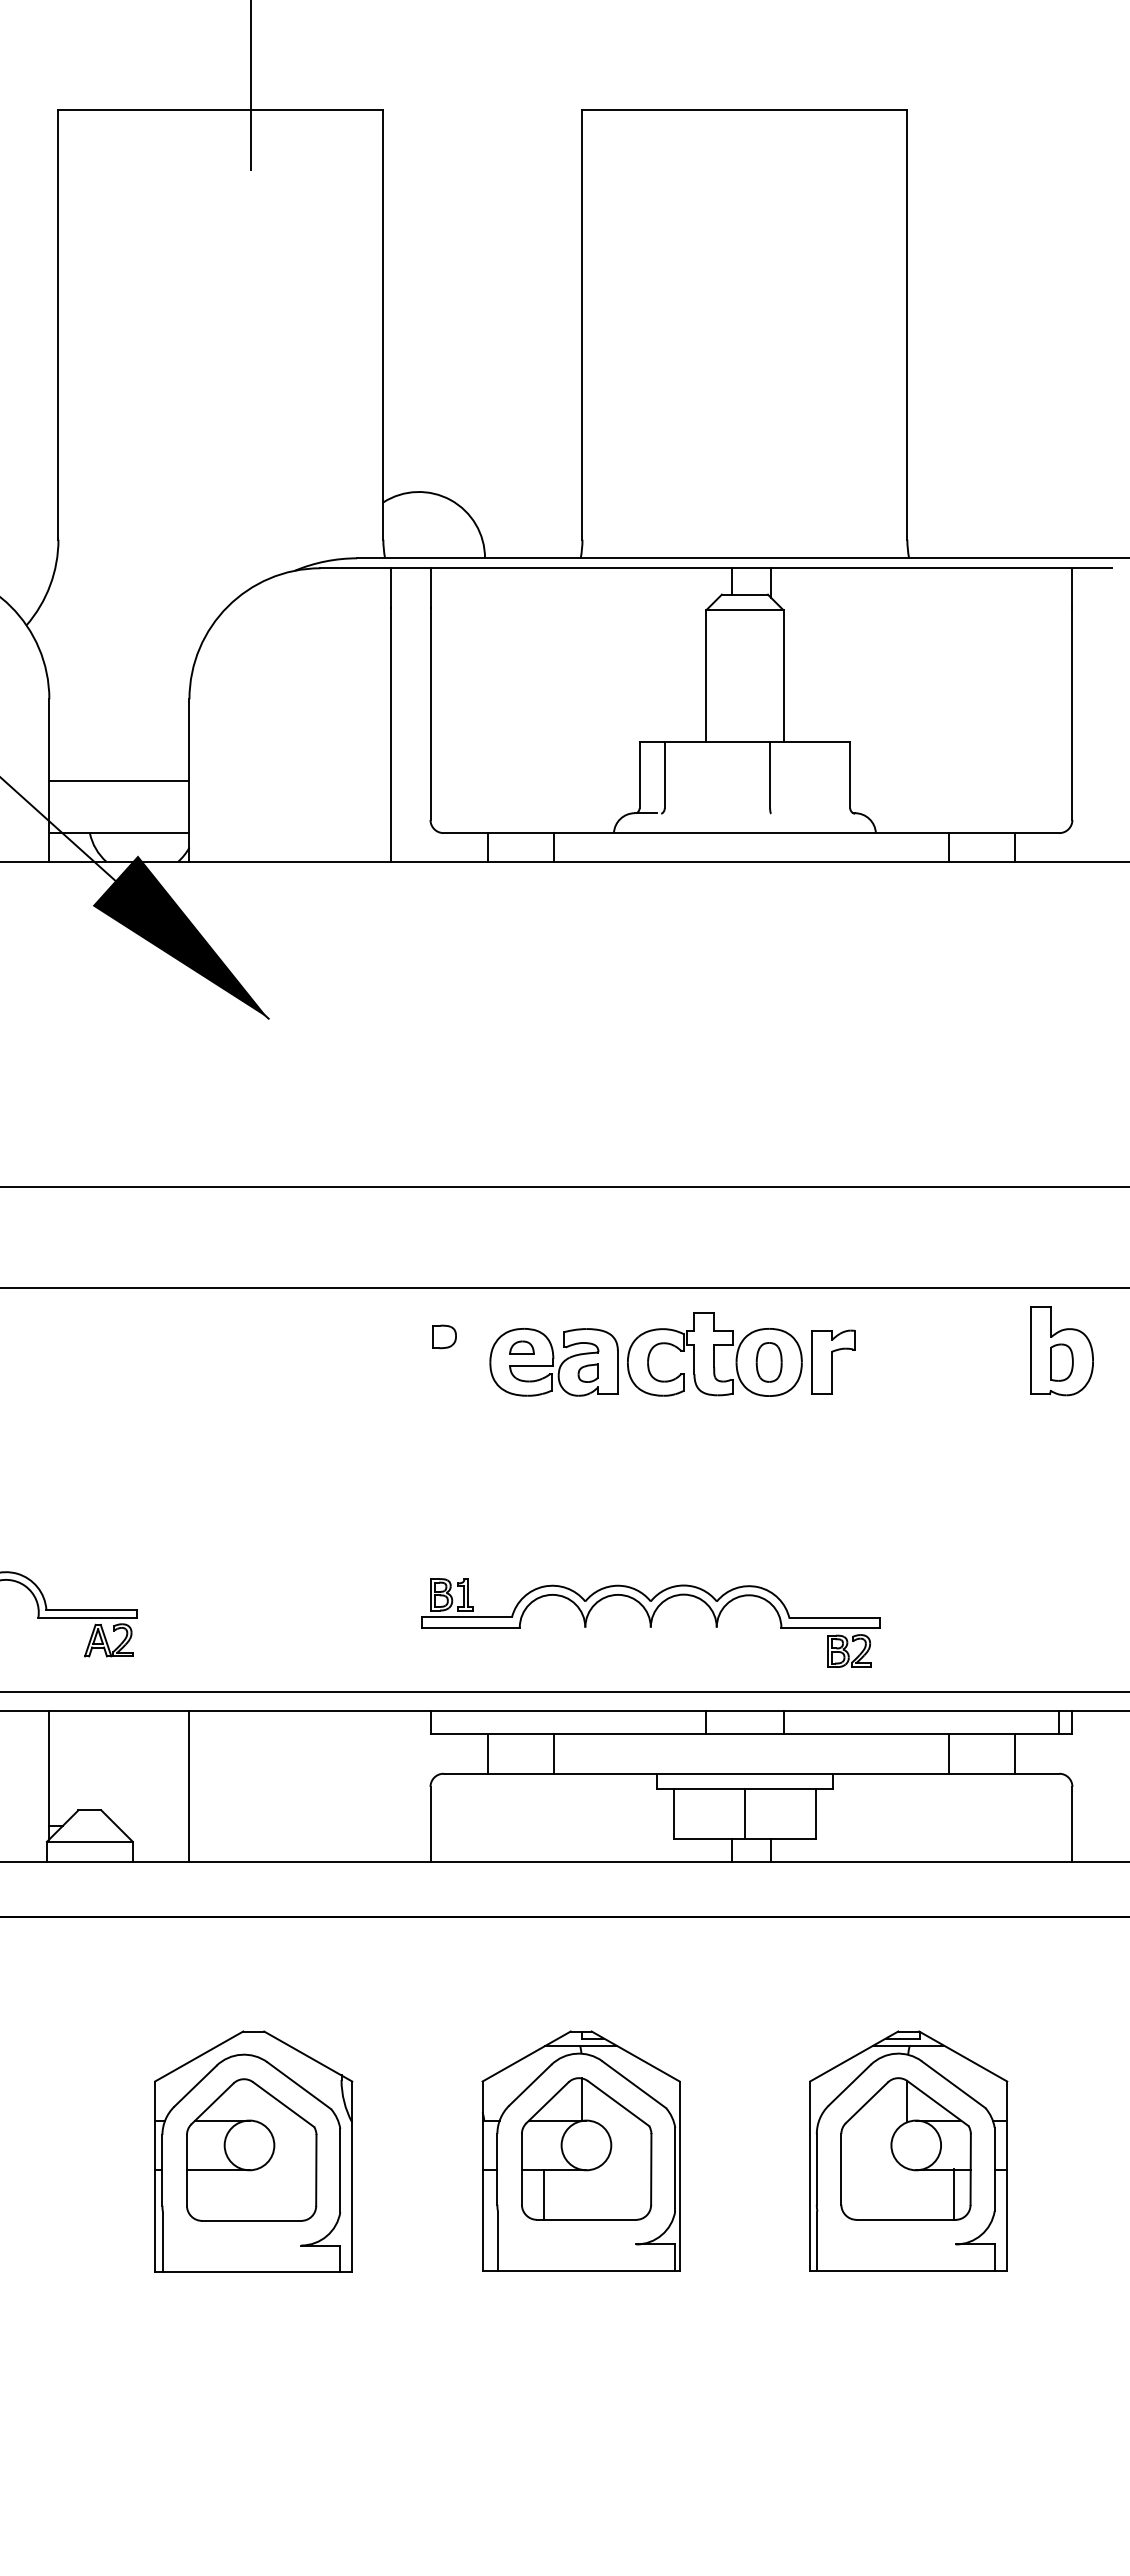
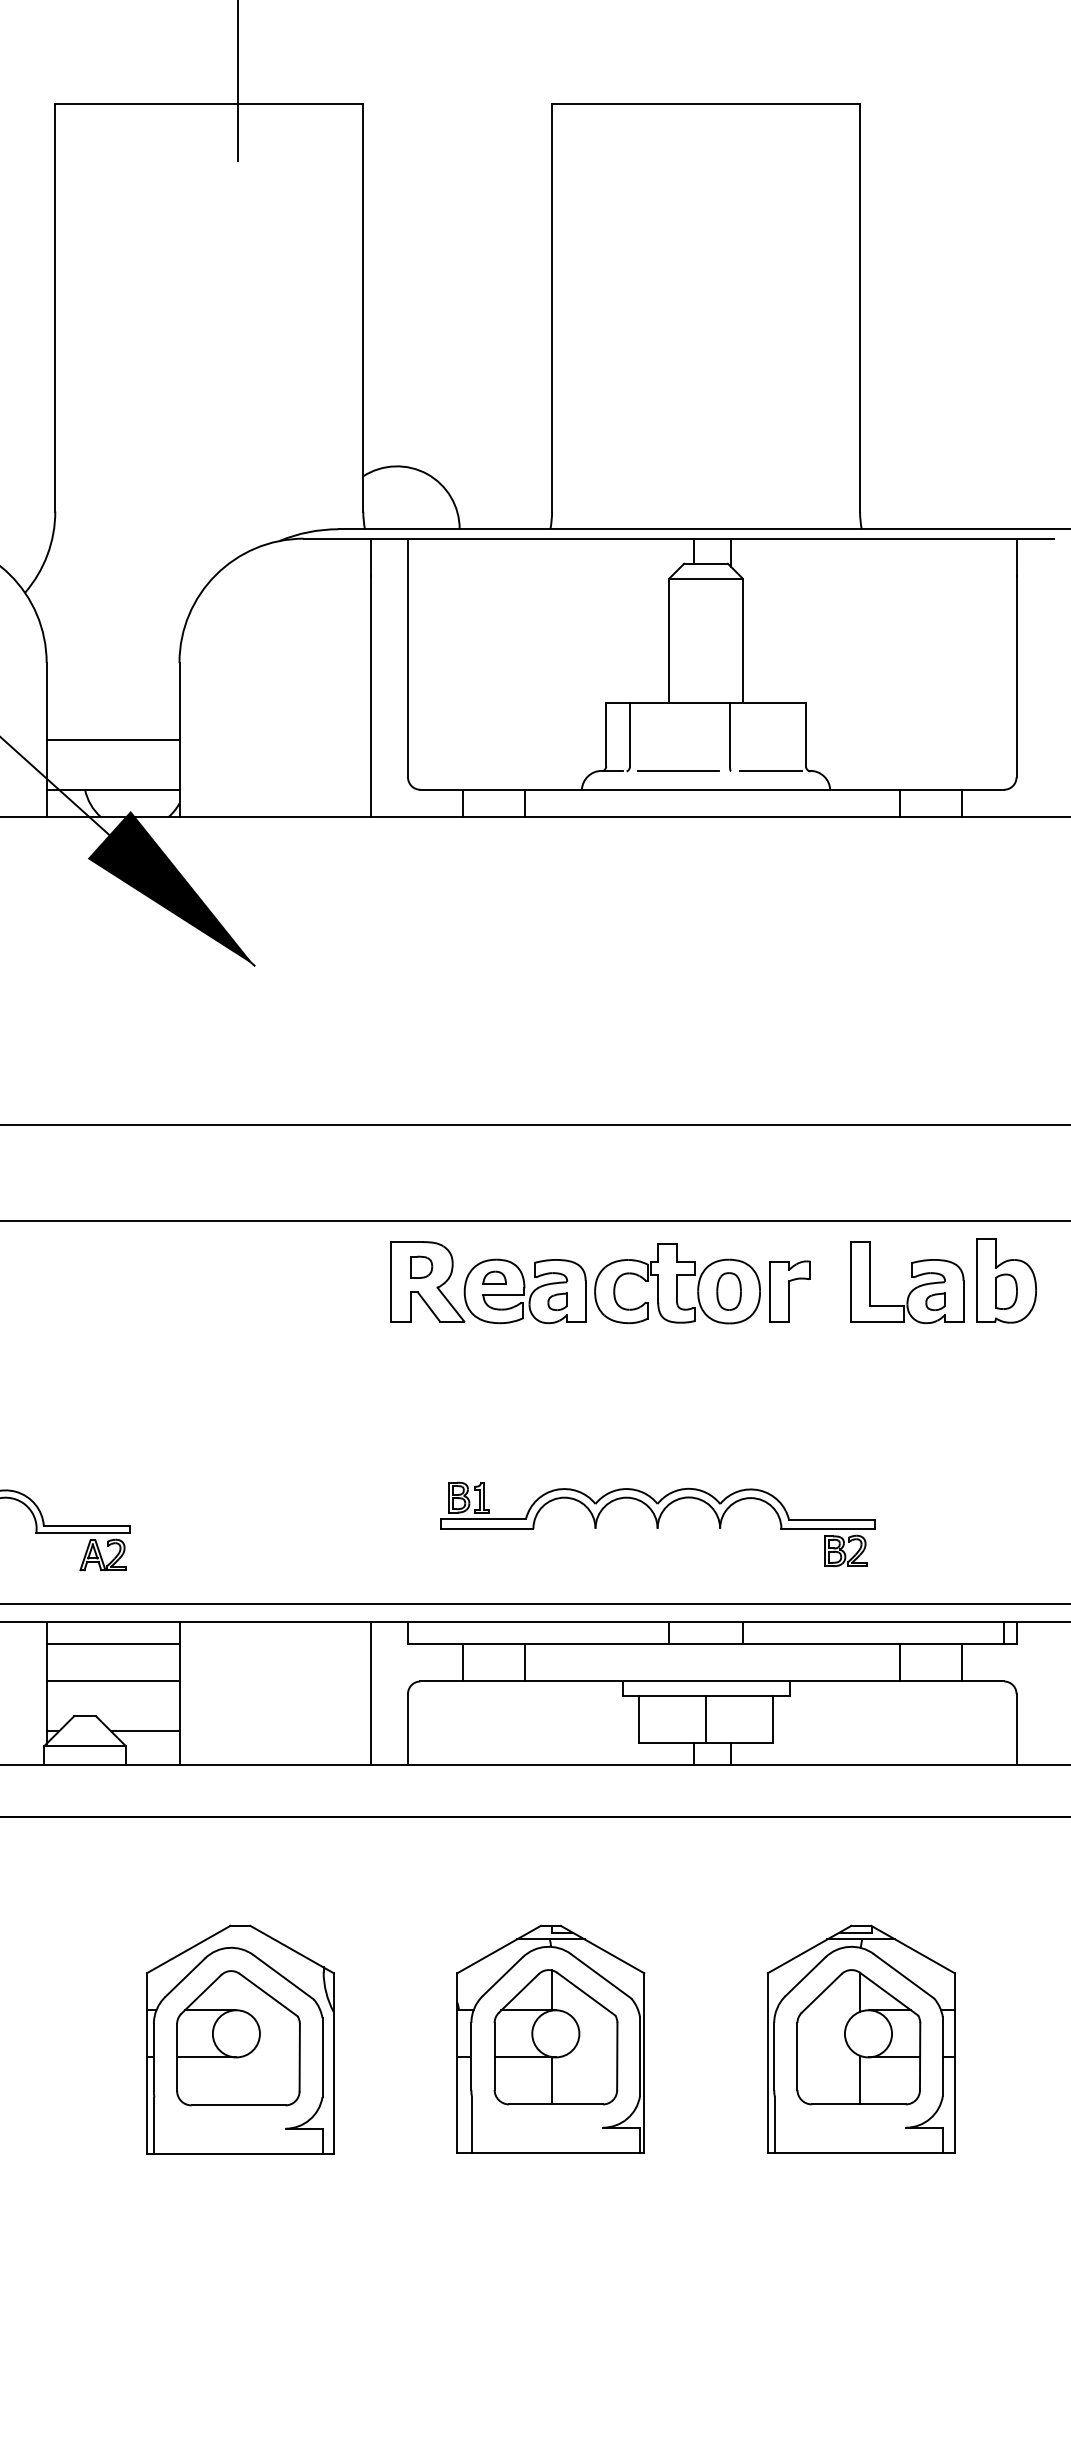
line: (715, 813) -> (678, 771), added
line: (813, 813) -> (771, 771), added
part: (962, 1347) -> (912, 1277), added
part: (450, 1352) -> (426, 1282), added
part: (650, 1622) -> (657, 1523), moved
line: (119, 1734) -> (113, 1644), added
line: (119, 1773) -> (113, 1681), added
line: (391, 1786) -> (371, 1693), added
line: (153, 1826) -> (145, 1731), added
line: (954, 2193) -> (860, 2079), moved
line: (544, 2194) -> (552, 2080), moved

